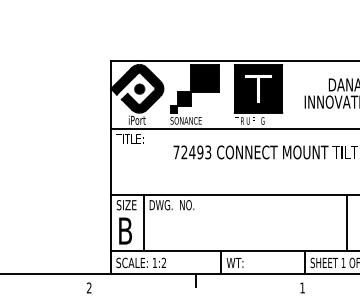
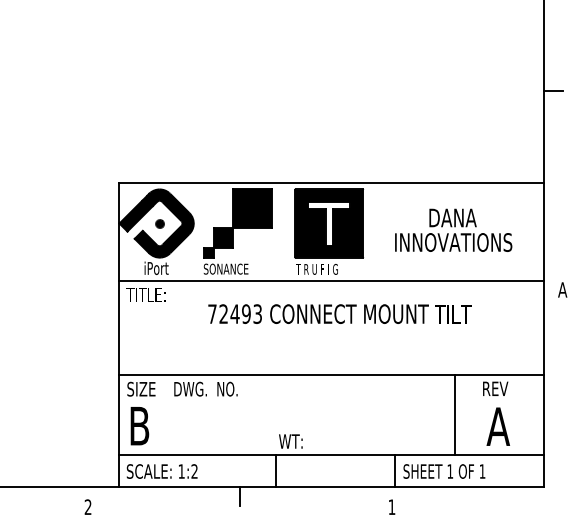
part: (139, 88) -> (159, 223), size x0.6
line: (144, 222) -> (166, 414), removed
text: (234, 262) -> (290, 441), moved

